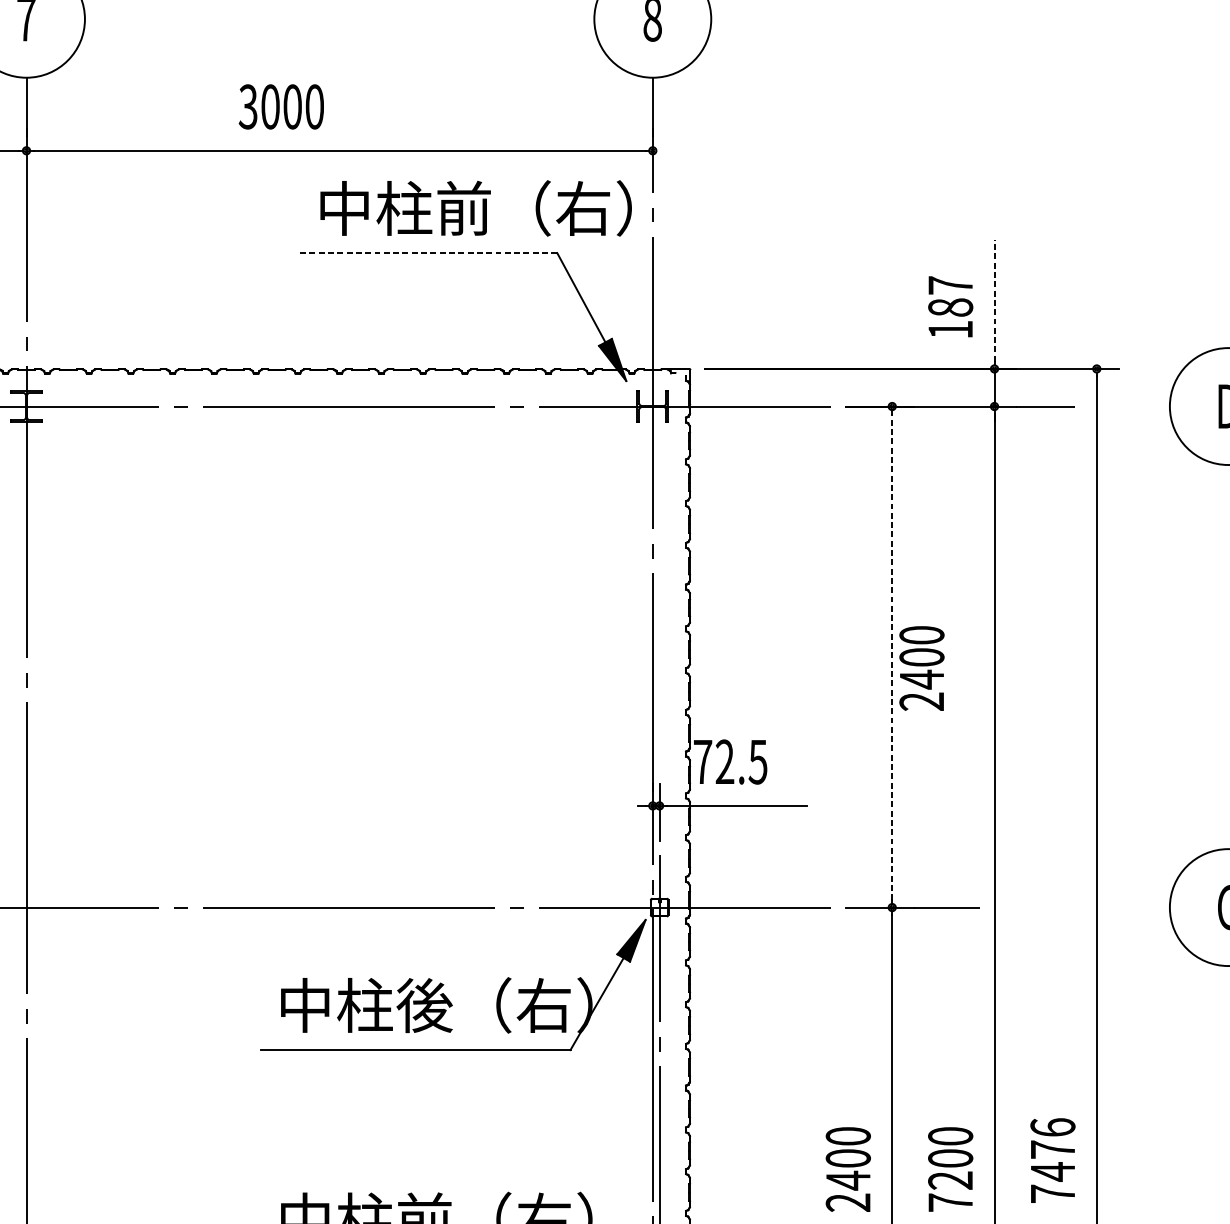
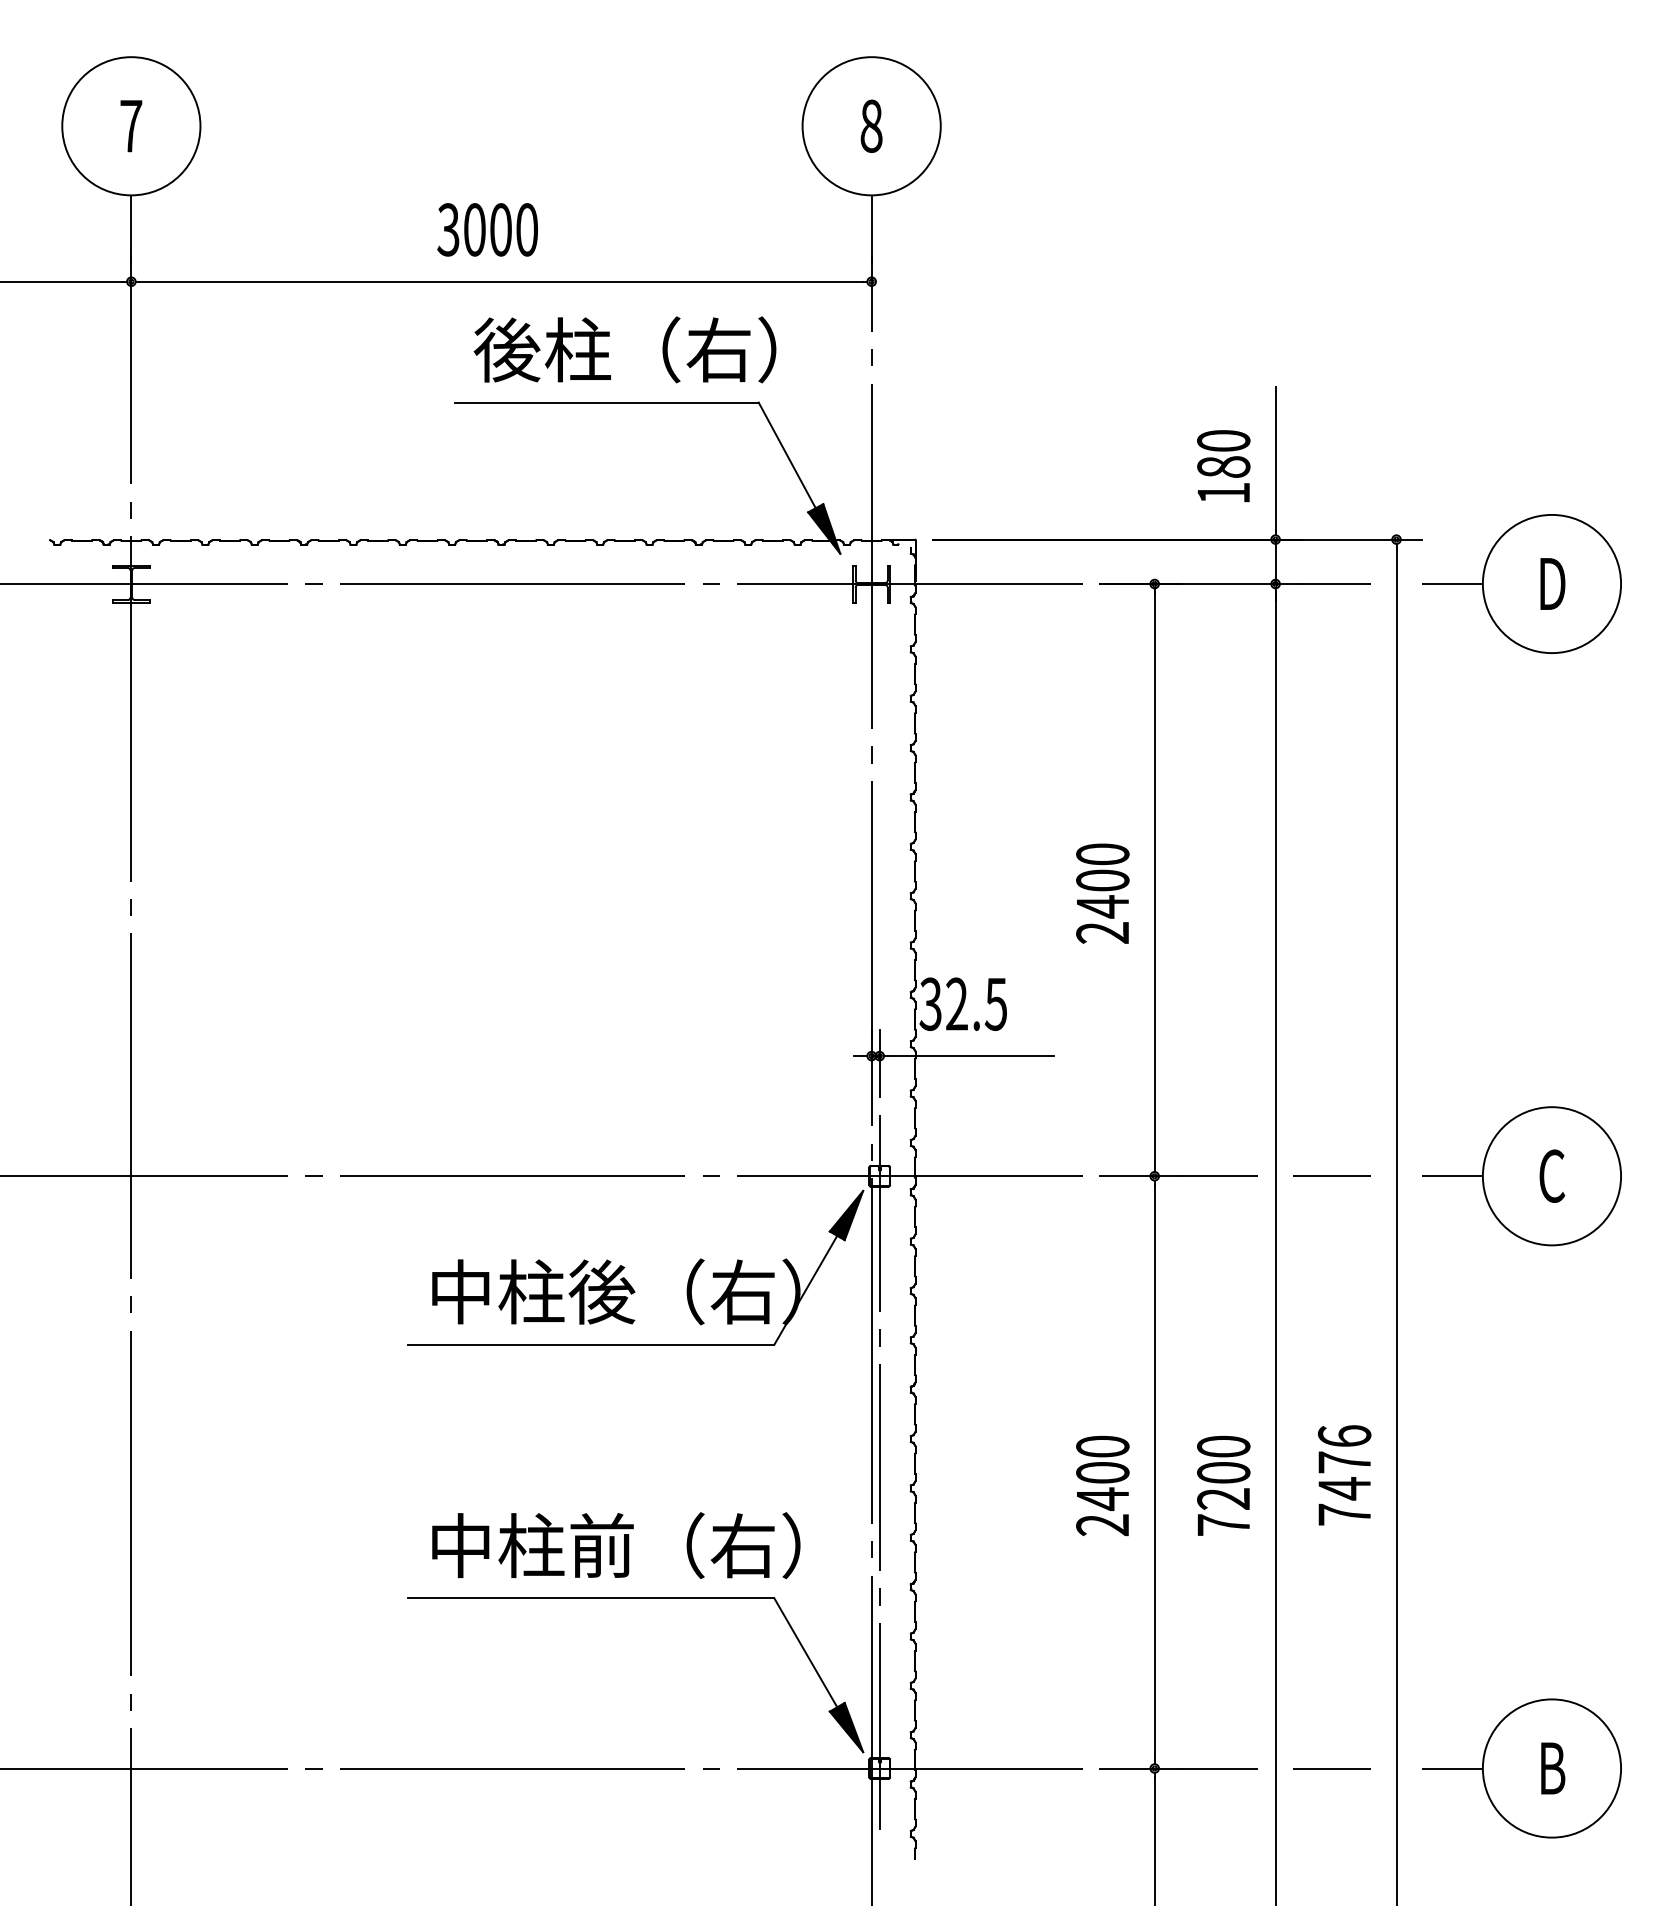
text: (281, 106) -> (487, 229), moved
text: (473, 208) -> (659, 349), 中柱前（右） -> 後柱（右）
line: (429, 252) -> (607, 402), dashed -> solid
text: (950, 285) -> (1223, 440), 187 -> 180
line: (994, 300) -> (1275, 458), dashed -> solid
line: (1144, 406) -> (1452, 584), added
line: (892, 656) -> (1154, 879), dashed -> solid
text: (921, 668) -> (1102, 893), moved
text: (702, 761) -> (930, 1003), 72.5 -> 32.5
line: (1041, 906) -> (1331, 1175), added
line: (1144, 907) -> (1452, 1176), added

